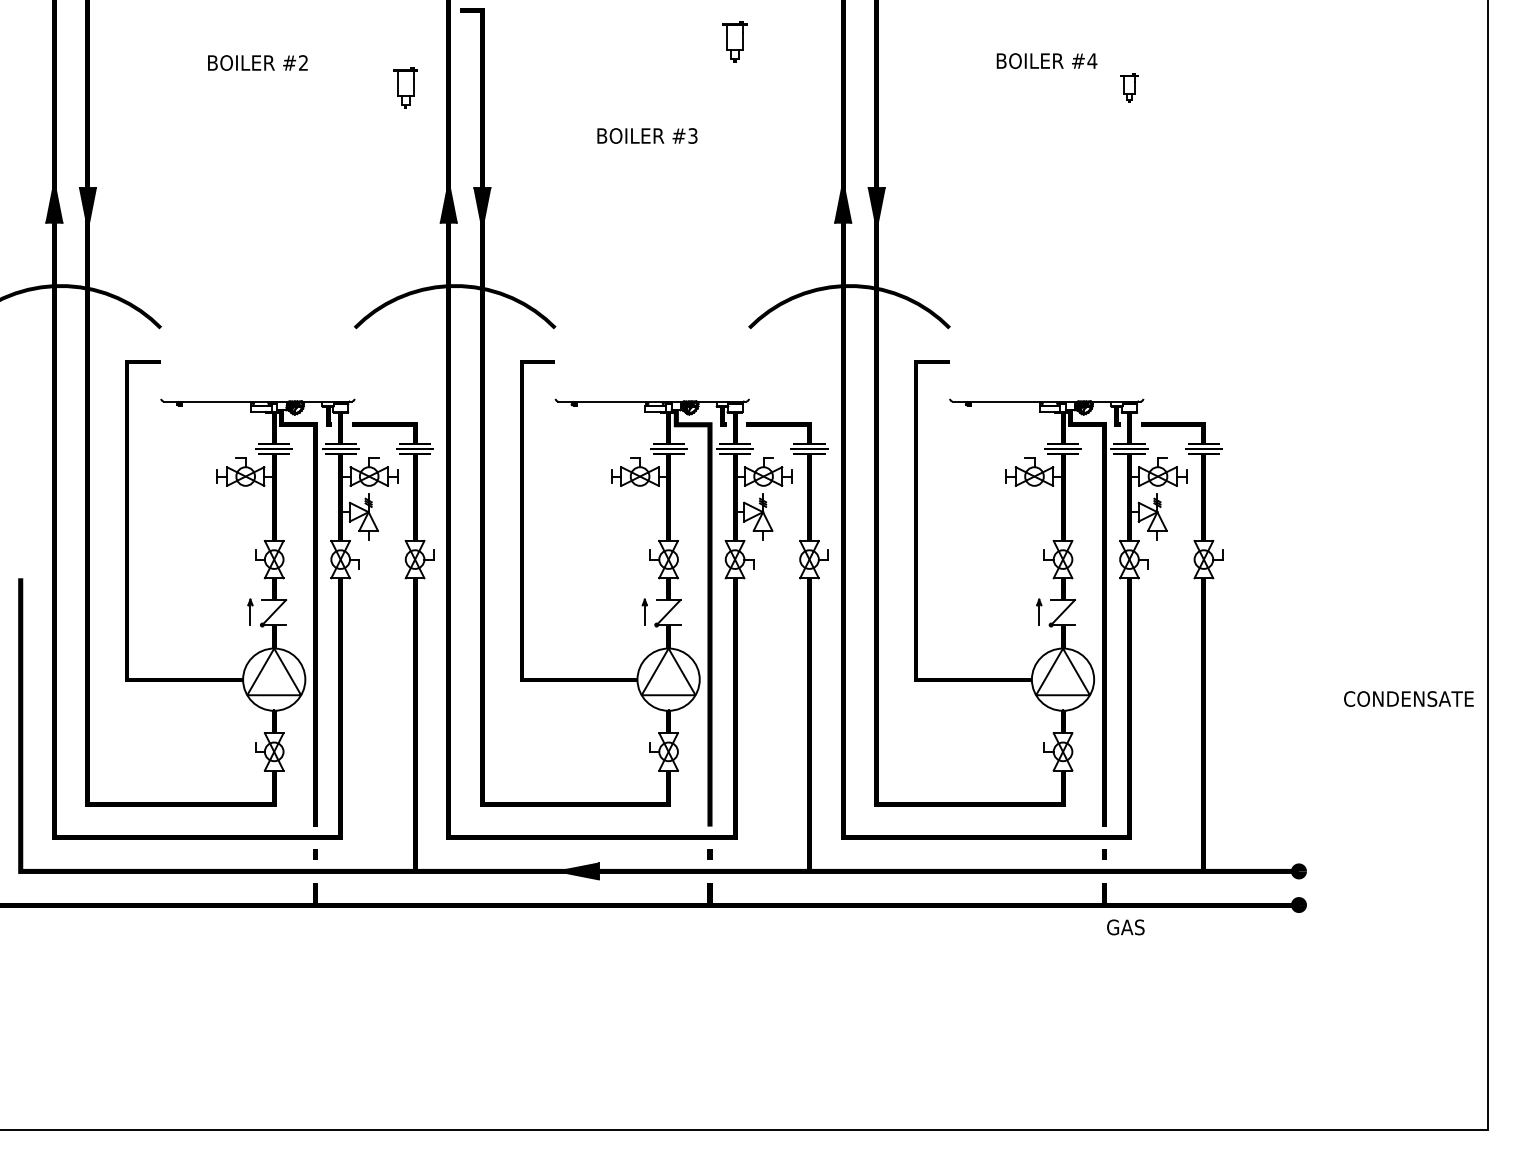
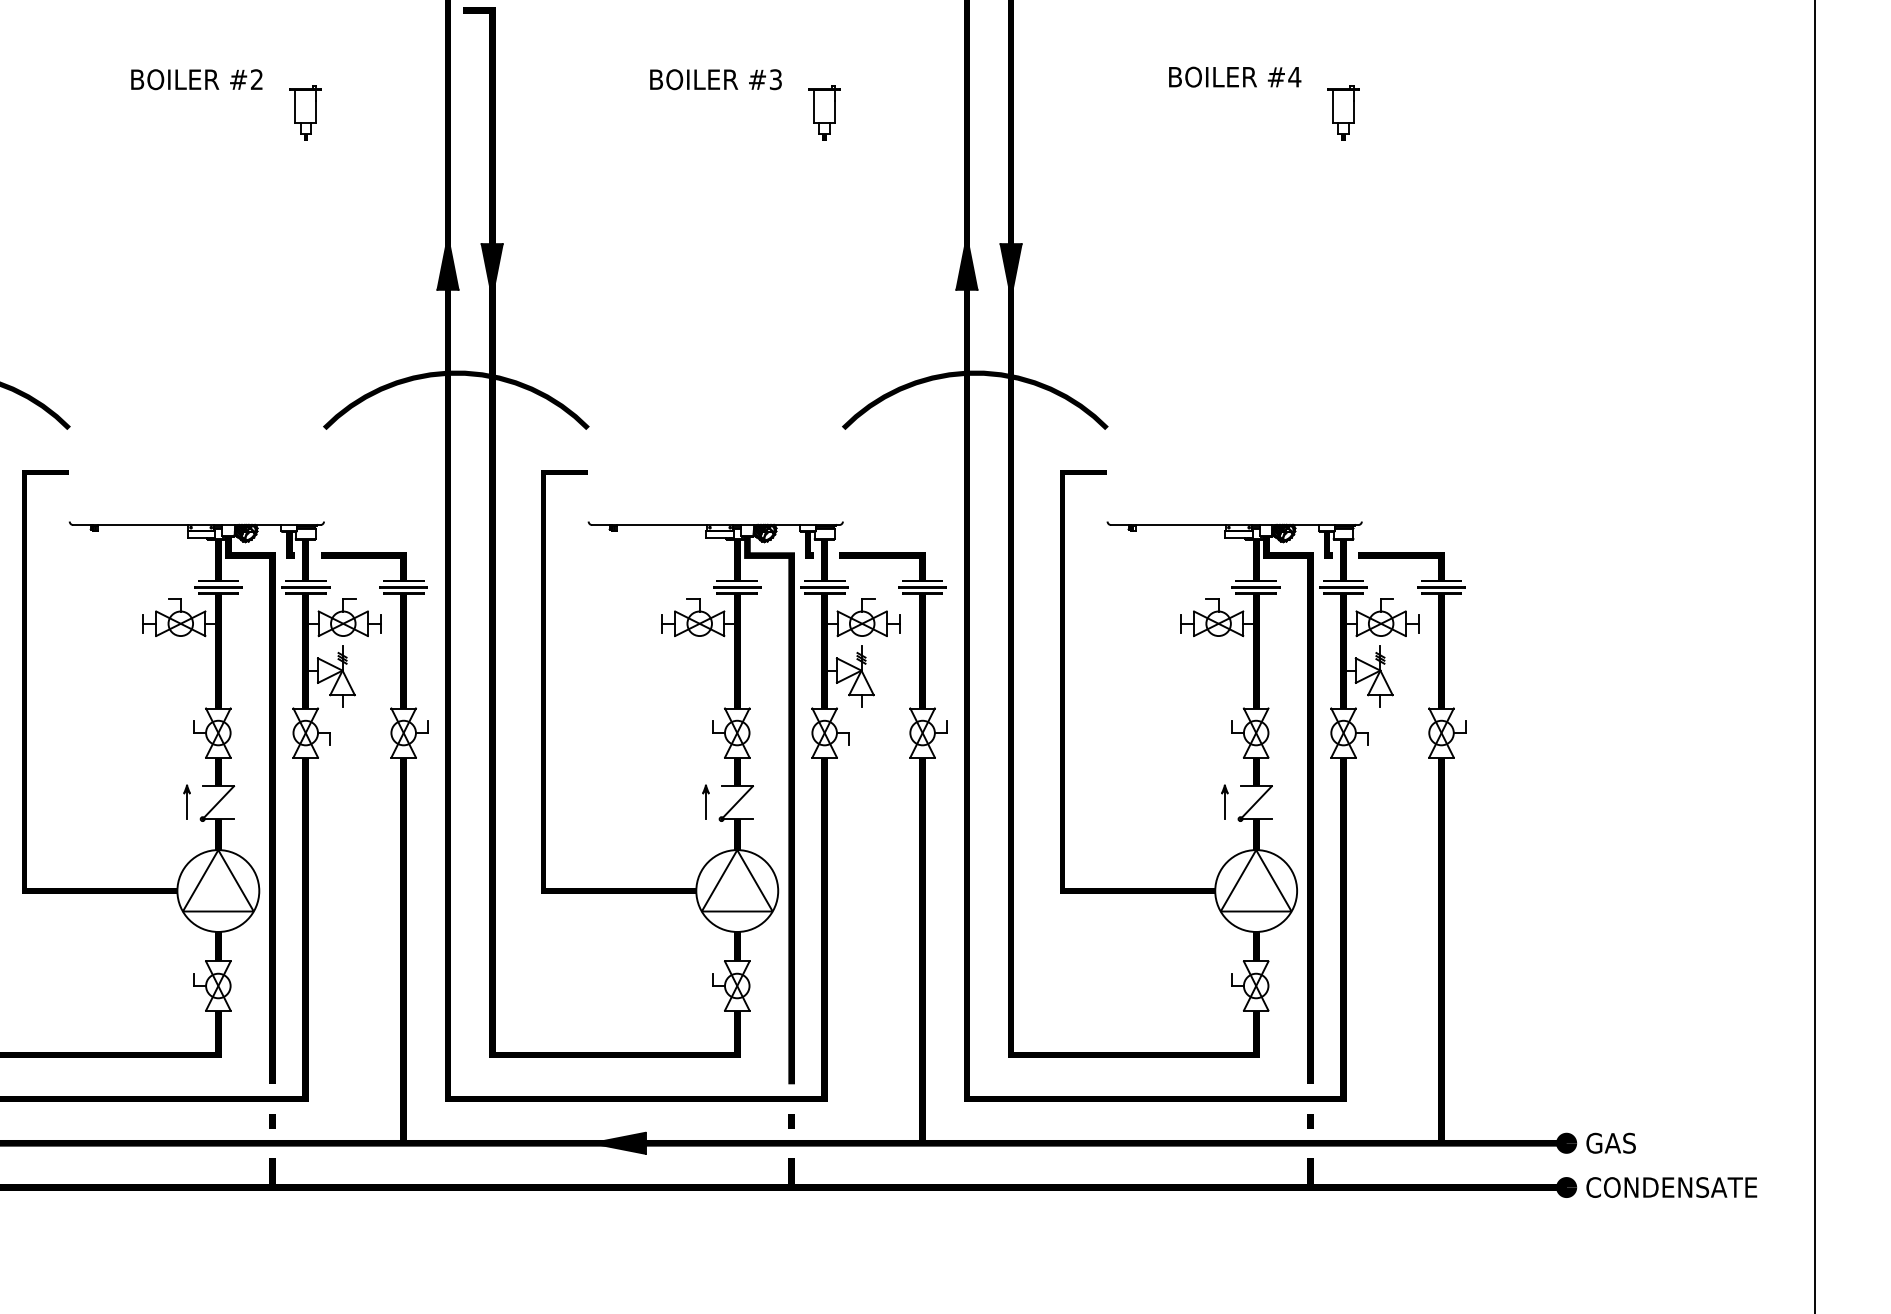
part: (734, 41) -> (823, 111), moved
part: (405, 87) -> (305, 111), moved
part: (1129, 87) -> (1343, 111), size x1.43
text: (647, 135) -> (716, 78), moved
text: (1408, 698) -> (1671, 1186), moved
text: (1125, 927) -> (1610, 1143), moved

